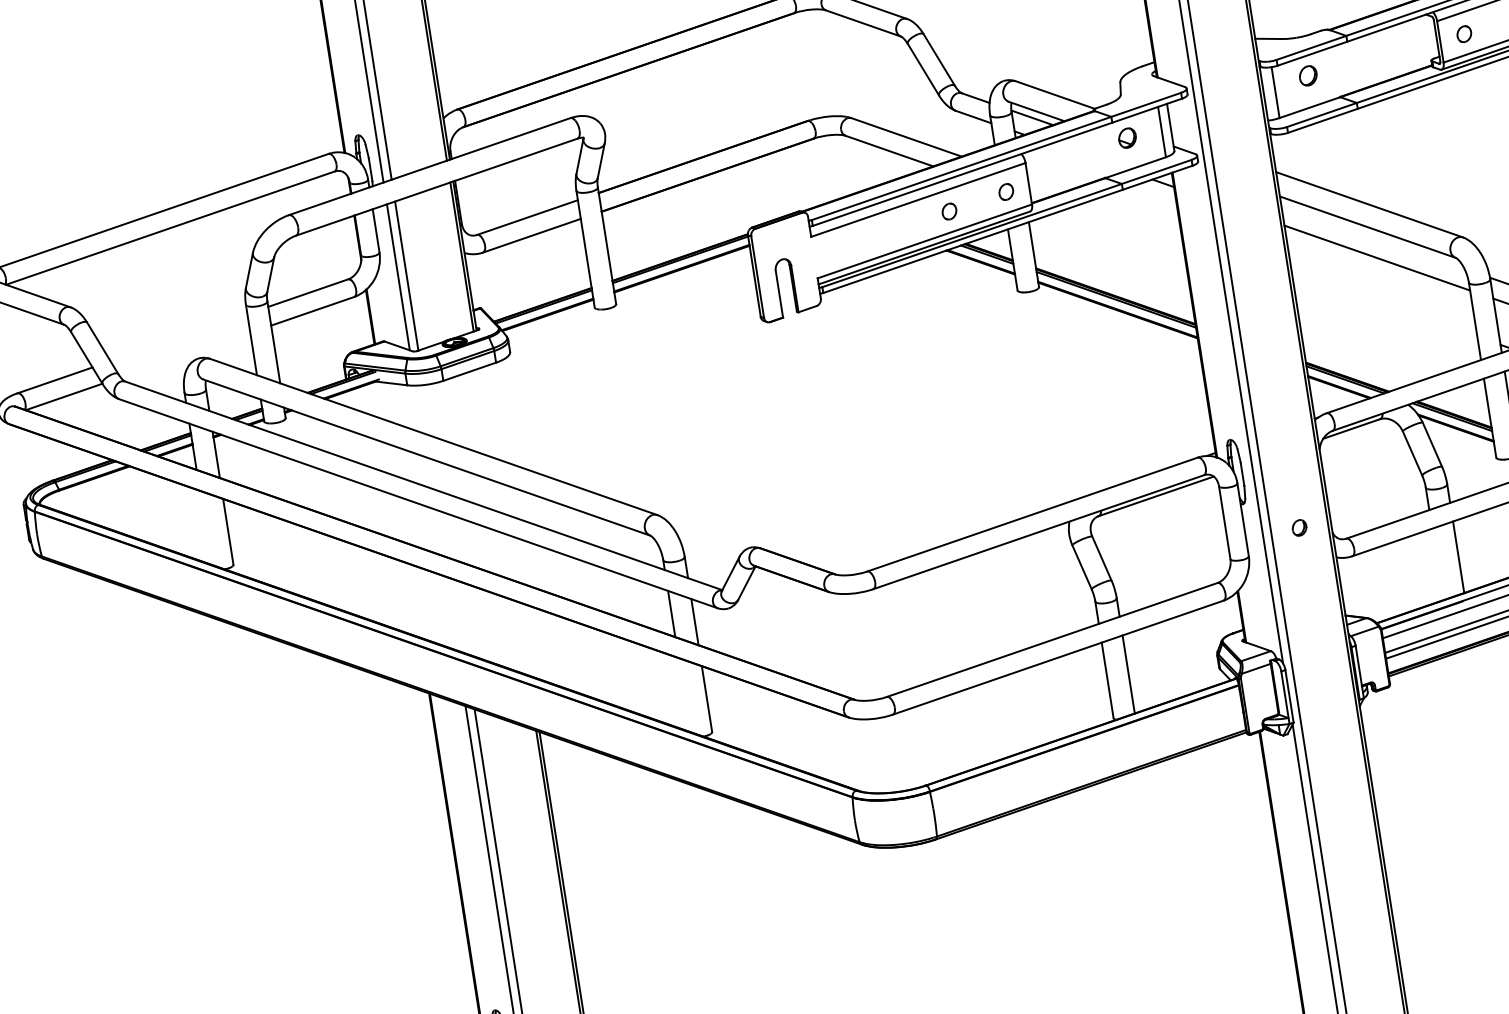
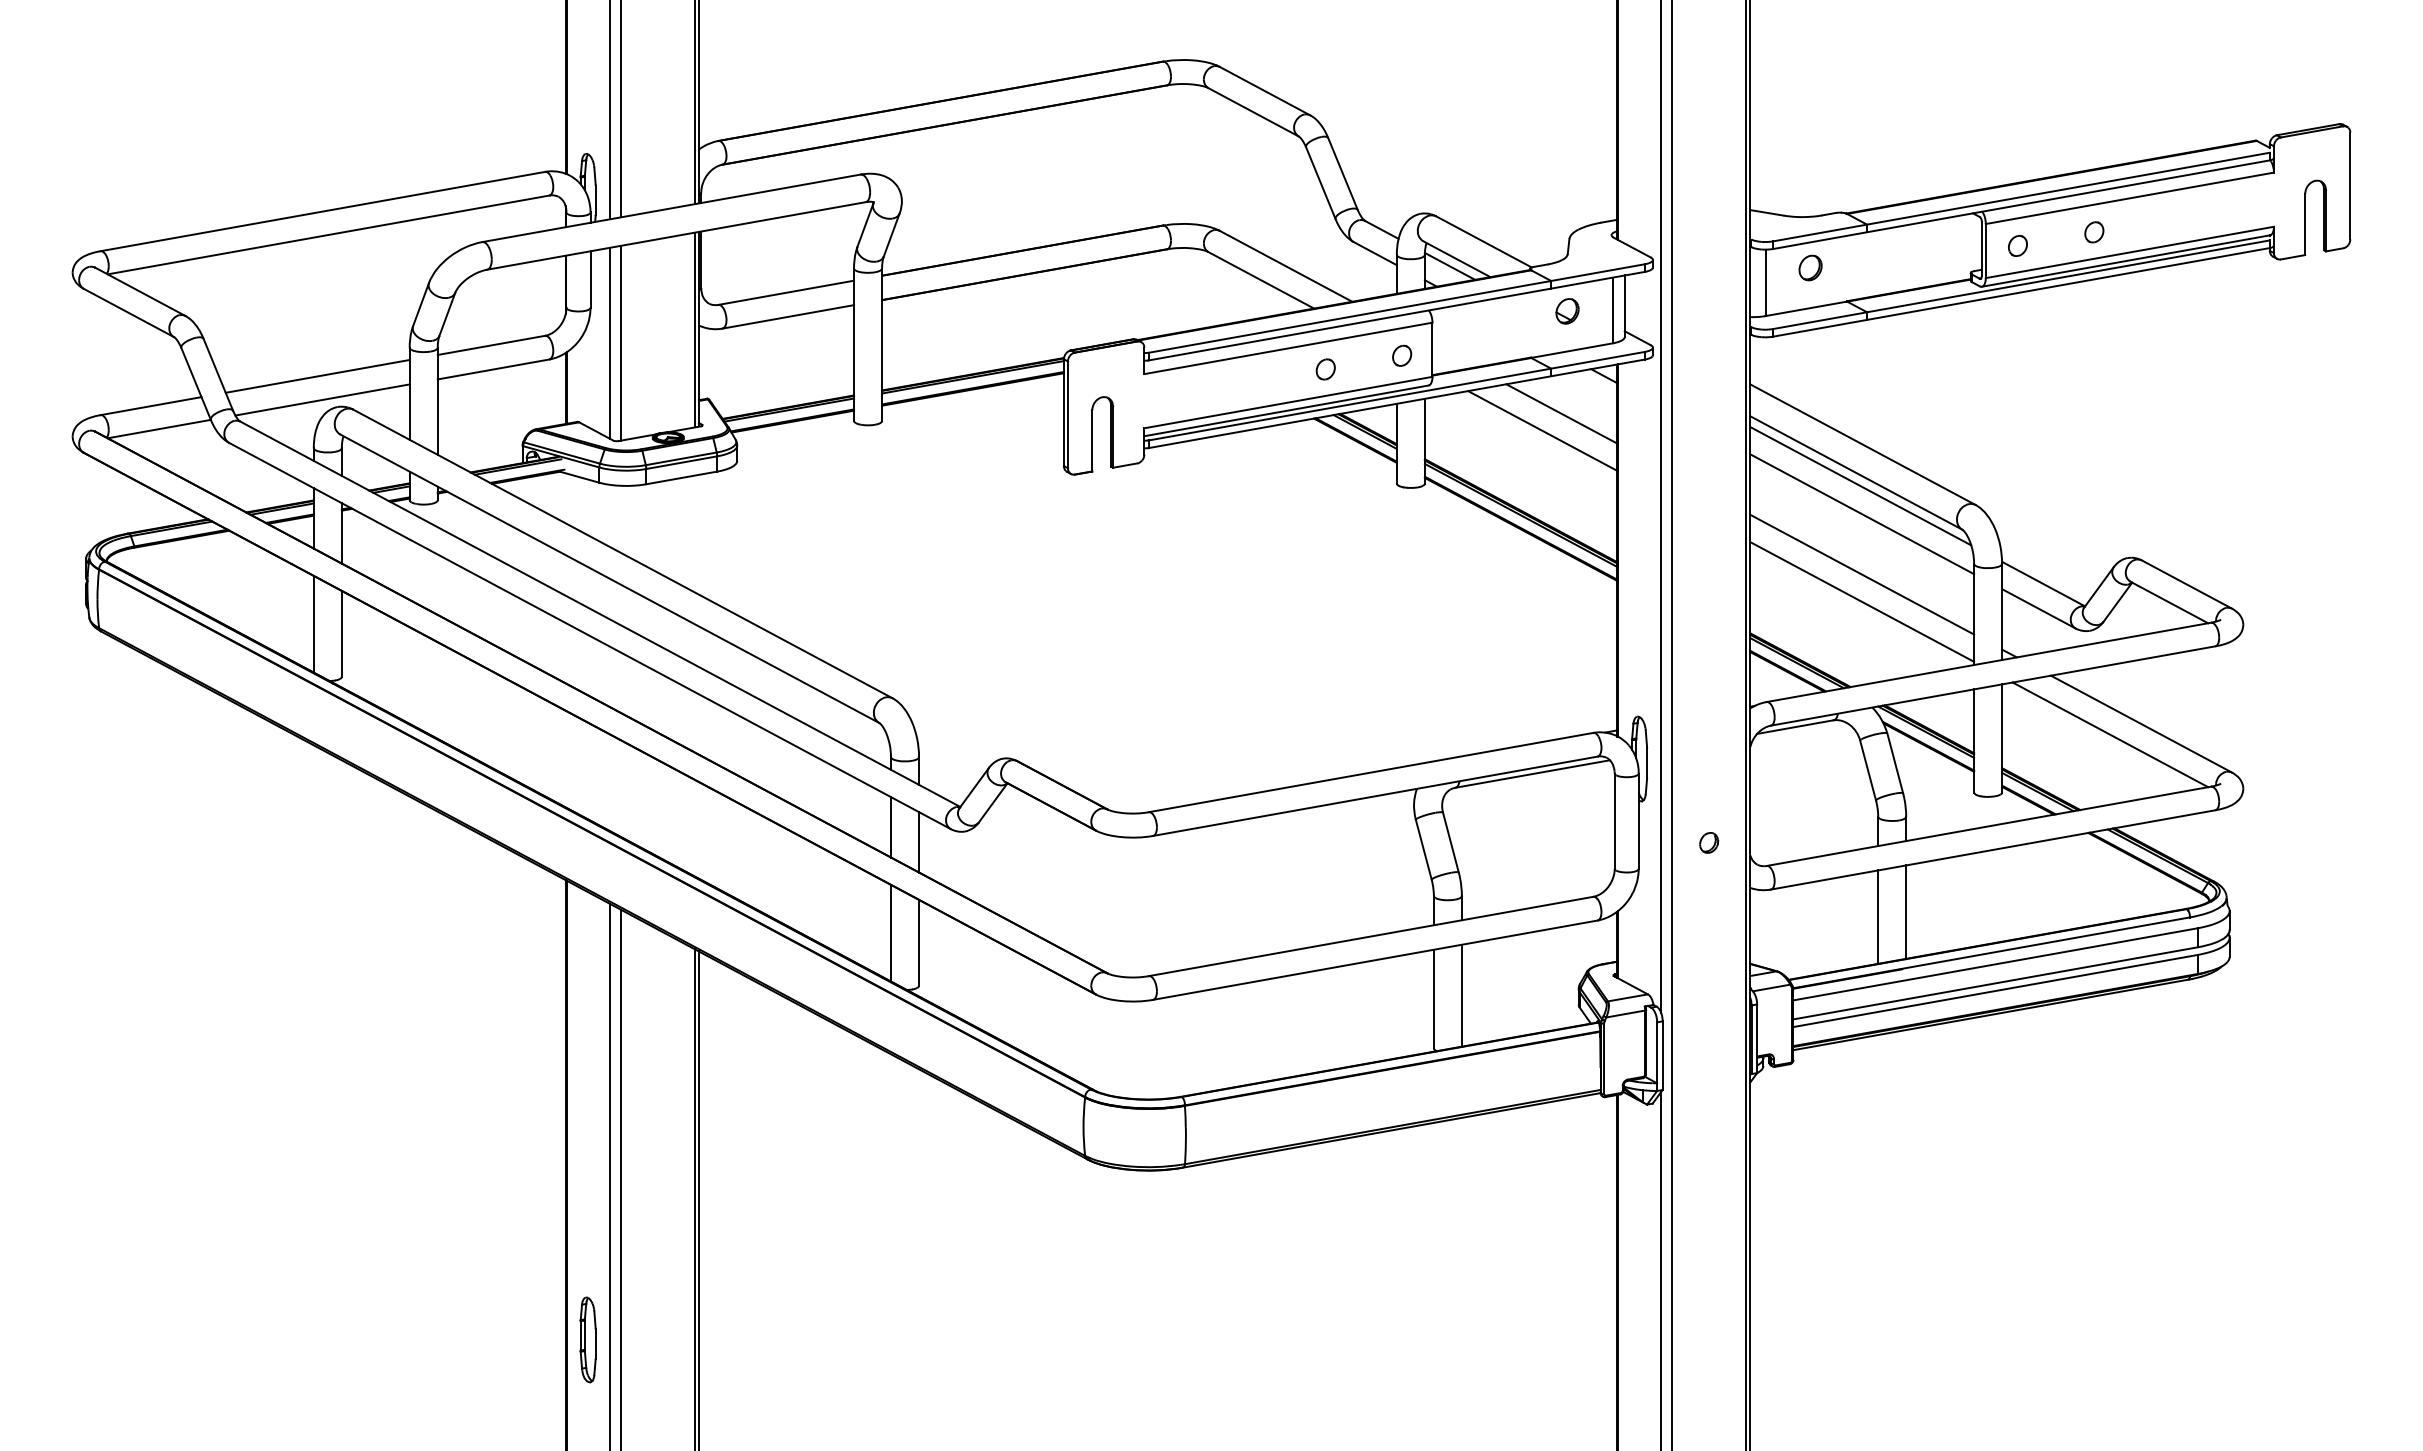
line: (1135, 217) -> (1561, 413), added
line: (1122, 232) -> (1542, 430), added
line: (1372, 237) -> (1860, 486), added
line: (1384, 304) -> (1862, 574), added
line: (1387, 324) -> (1862, 601), added
line: (178, 337) -> (317, 376), added
line: (185, 354) -> (322, 399), added
line: (205, 527) -> (313, 623), added
line: (1437, 563) -> (1878, 916), added
line: (684, 694) -> (891, 932), added

